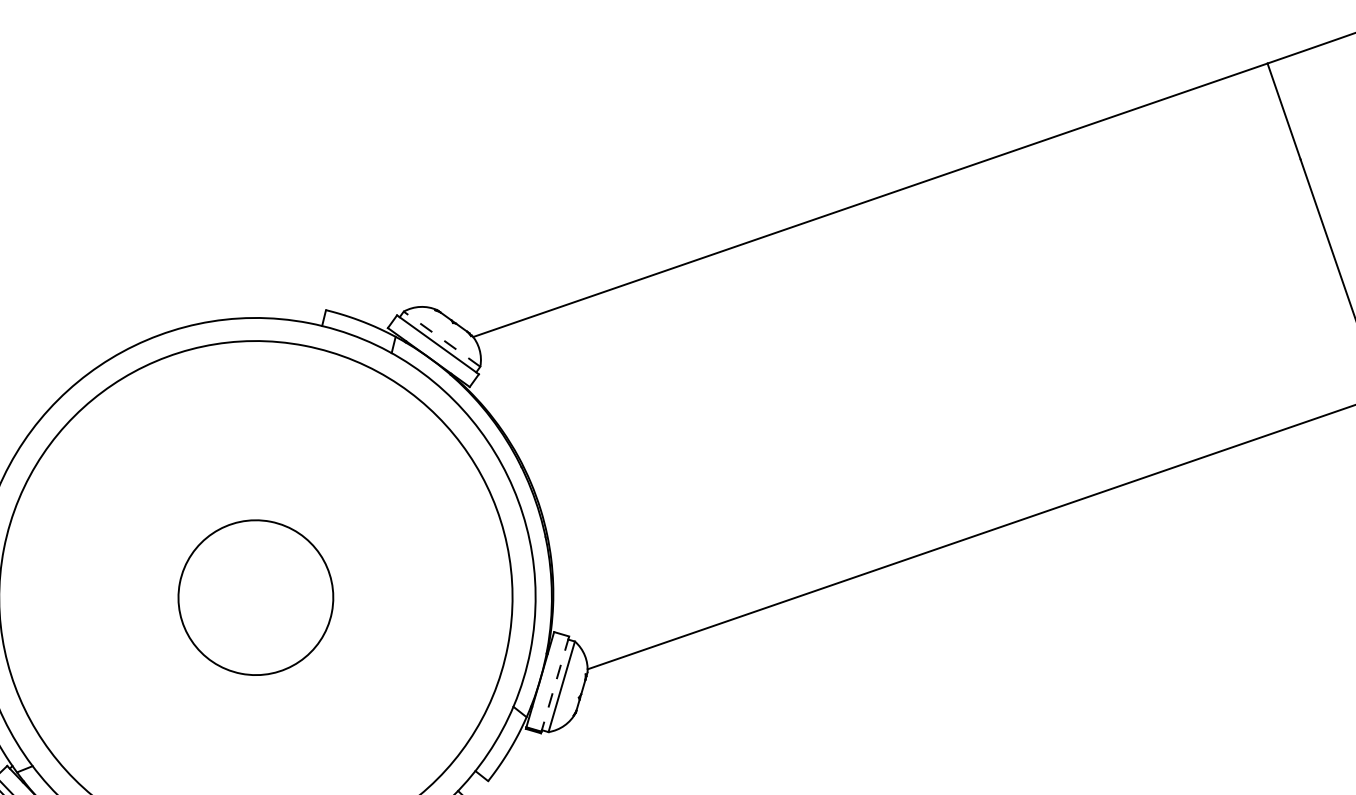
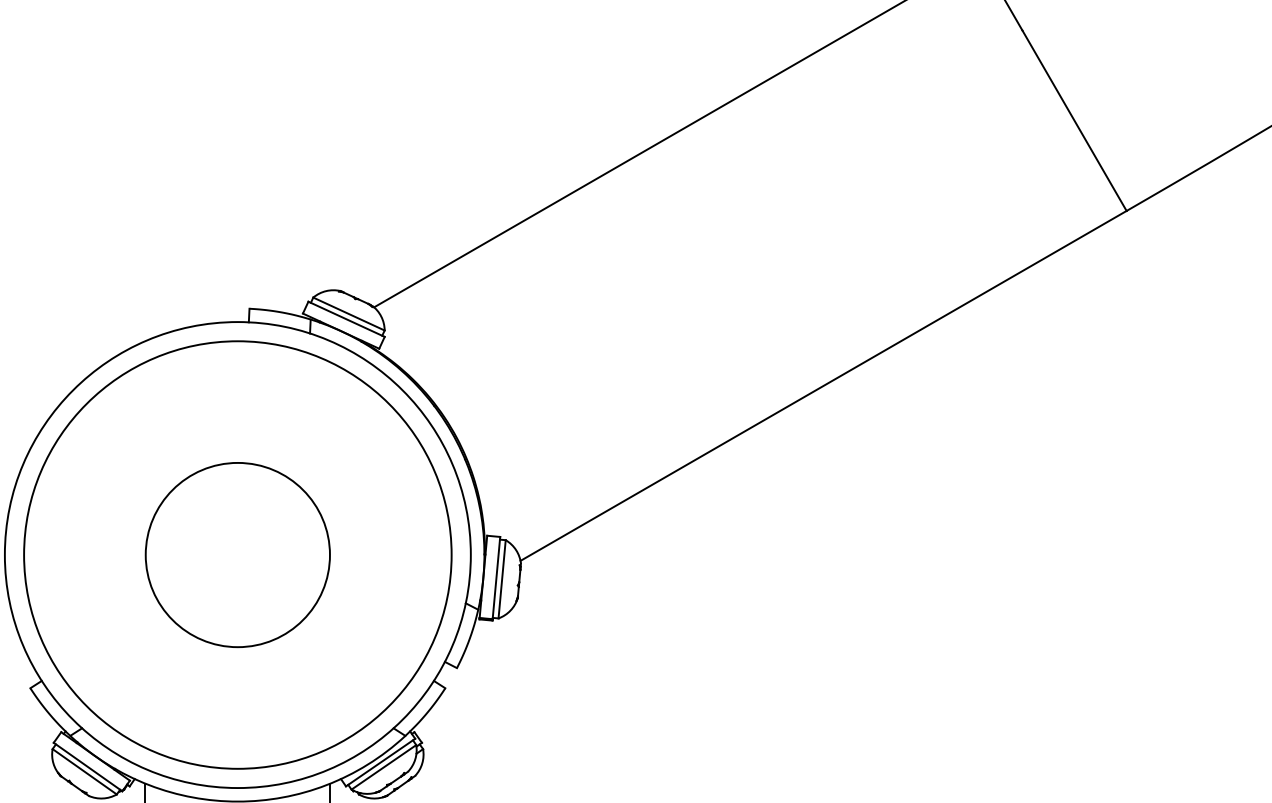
line: (441, 338) -> (348, 313), dashed -> solid
circle: (255, 596) -> (237, 554), size x1.43
line: (555, 684) -> (496, 578), dashed -> solid

